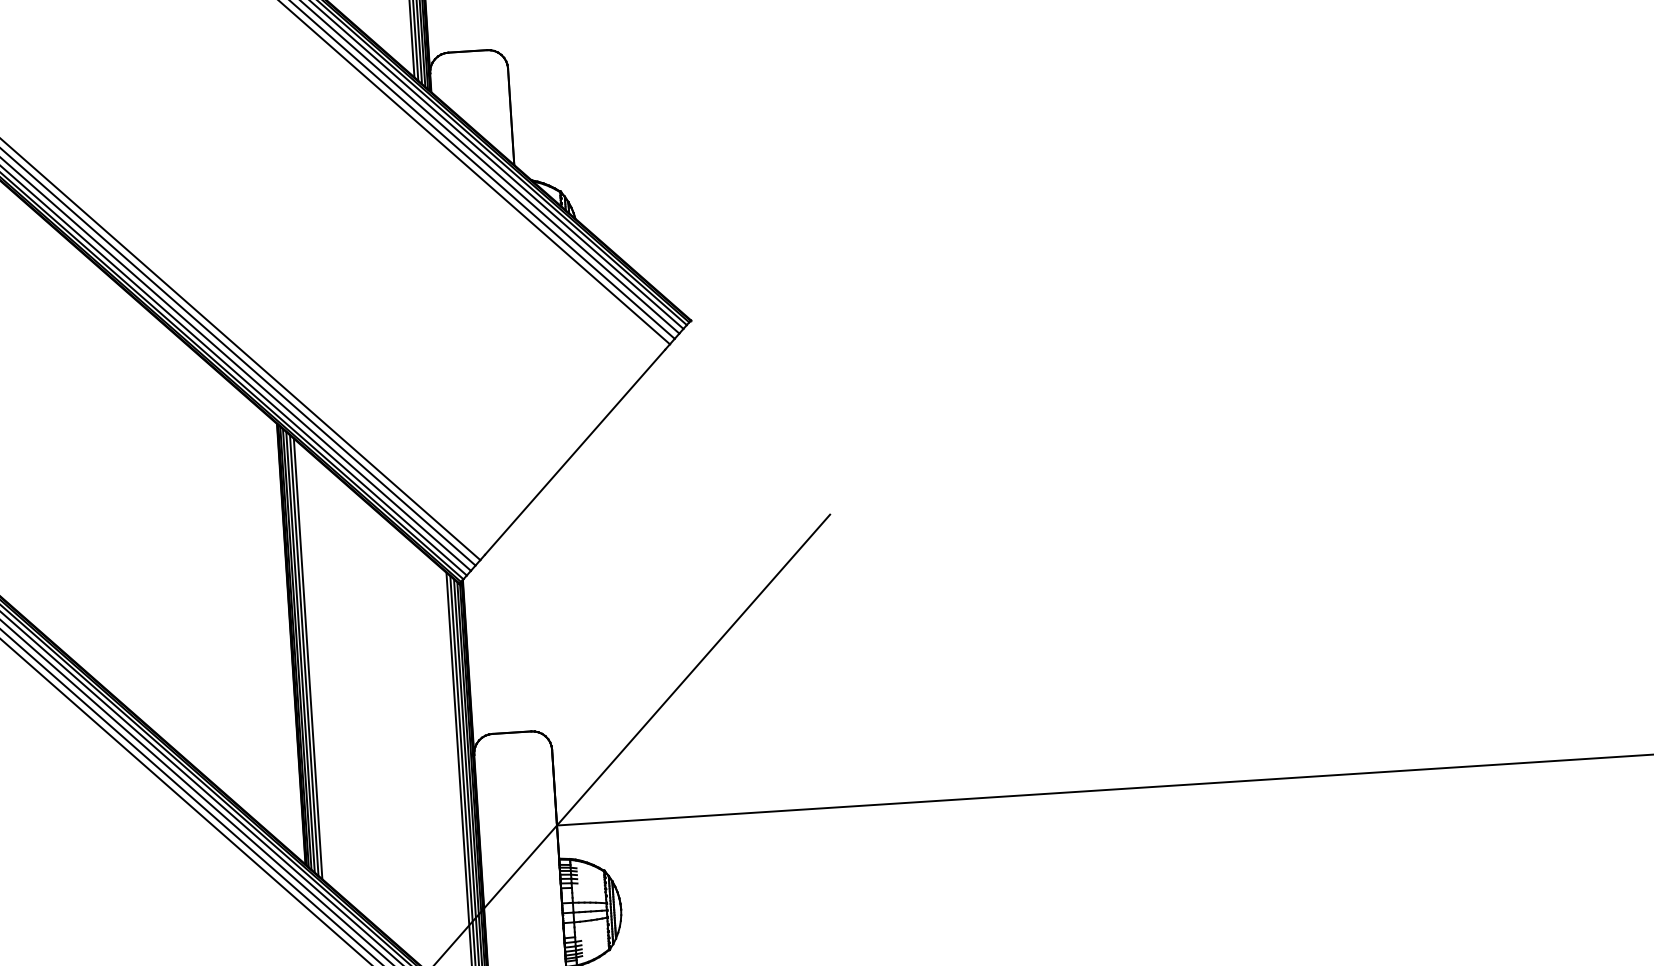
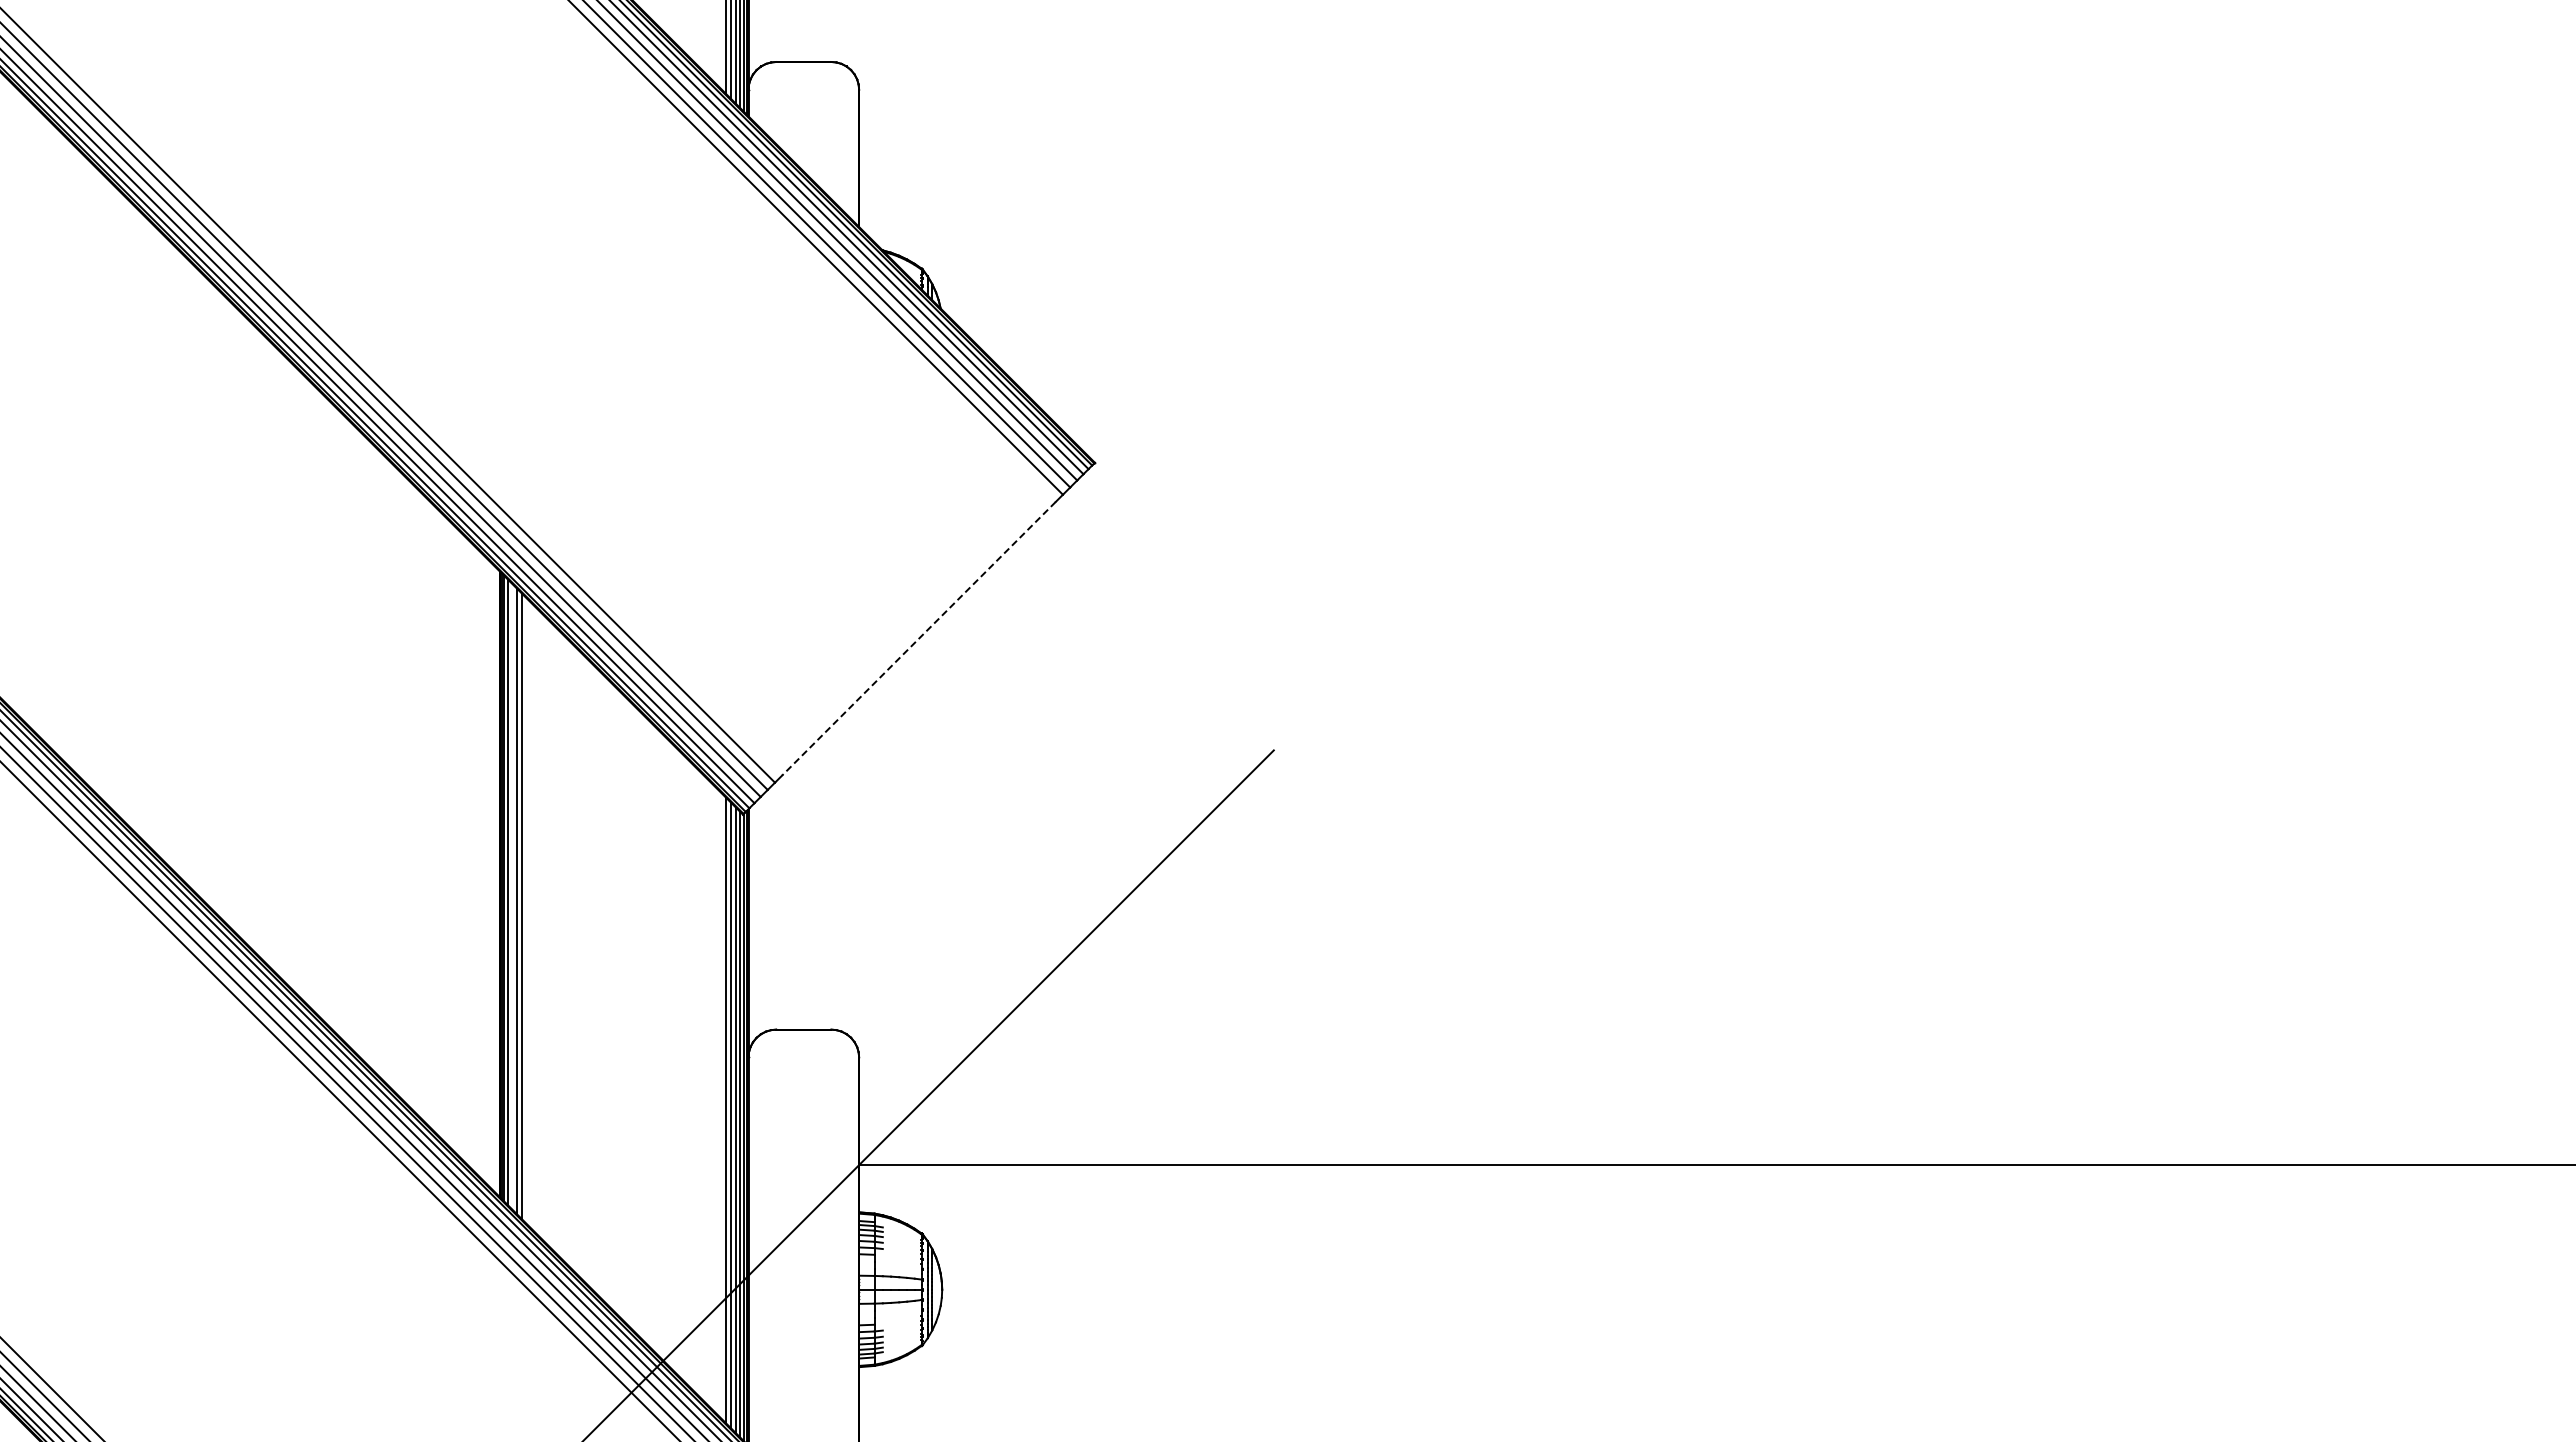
line: (574, 452) -> (918, 638), solid -> dashed
line: (300, 652) -> (512, 896), removed

